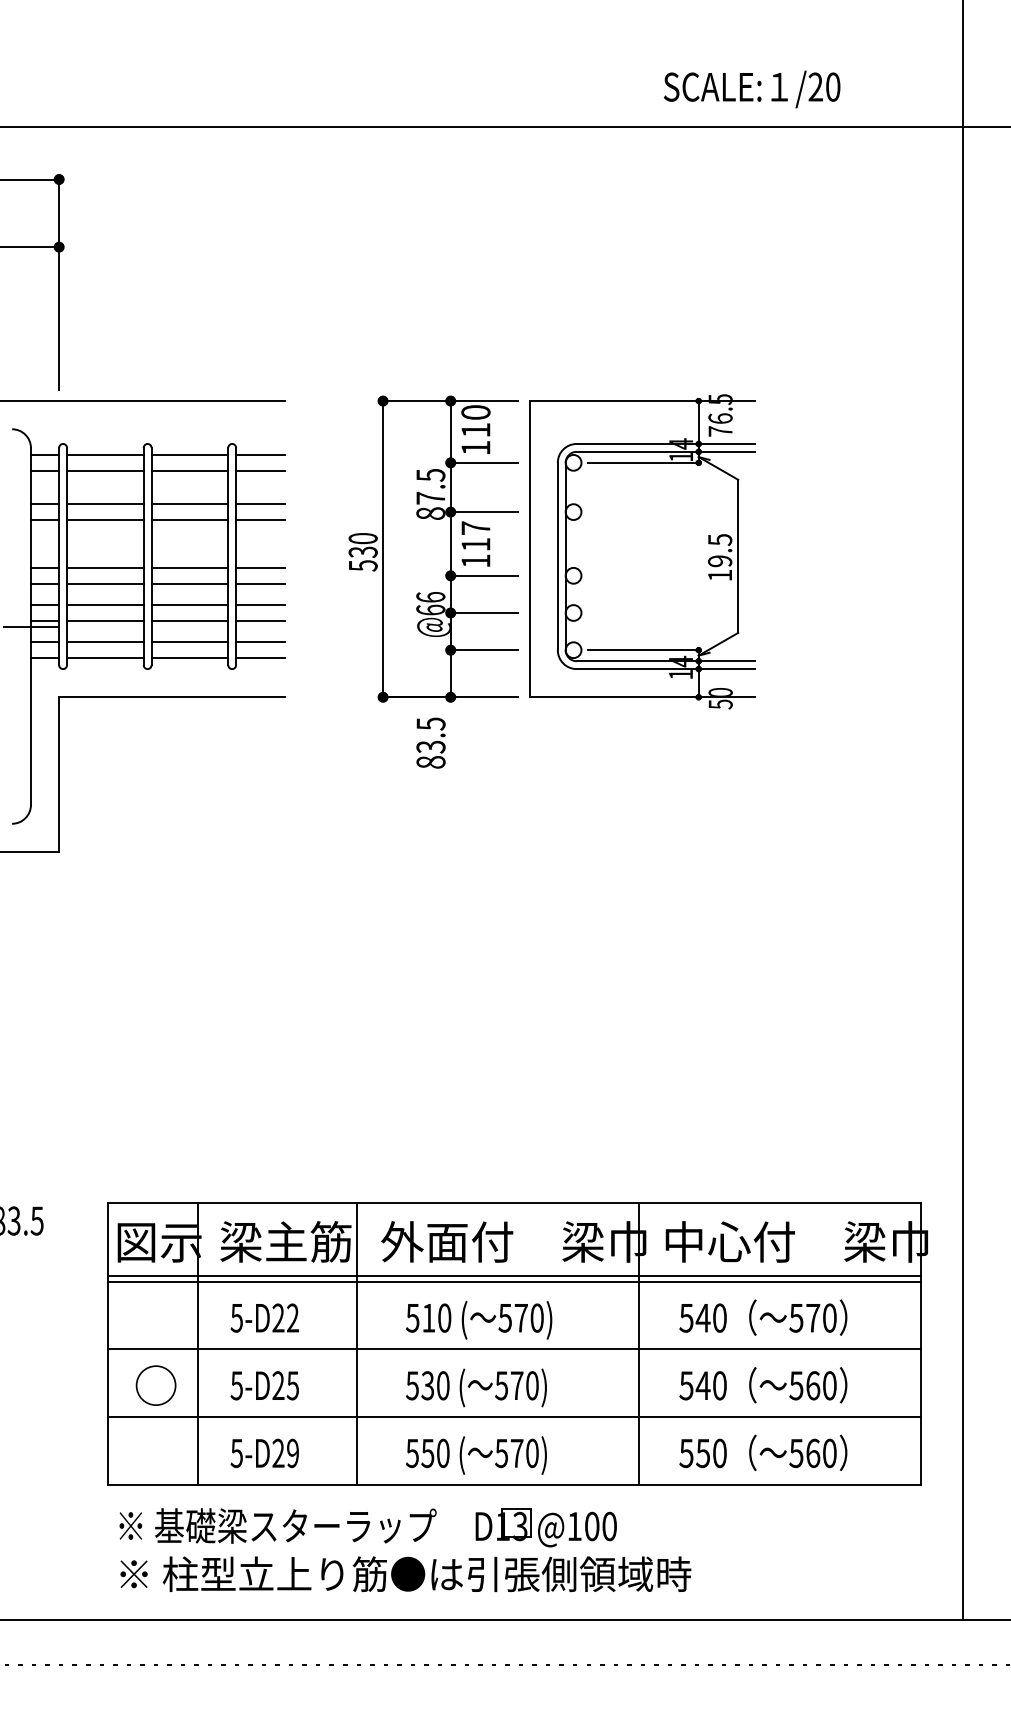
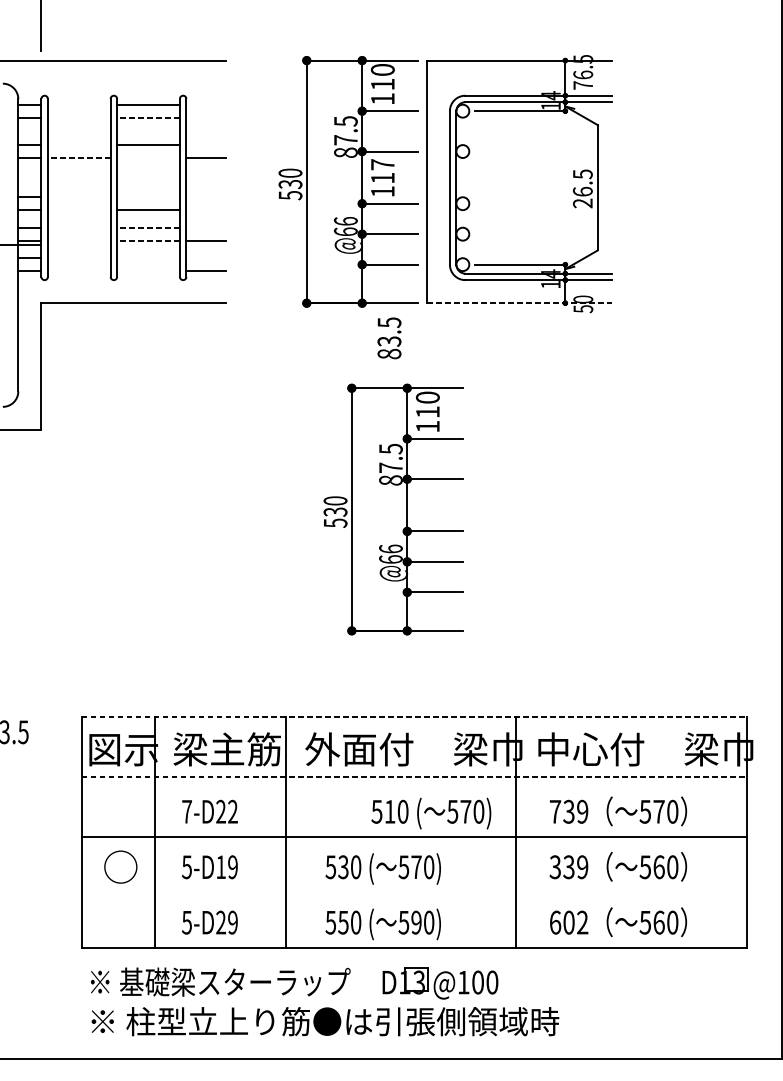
line: (105, 454) -> (79, 104), removed
line: (260, 454) -> (206, 104), removed
line: (105, 470) -> (79, 117), removed
line: (189, 470) -> (148, 117), solid -> dashed
line: (260, 470) -> (206, 117), removed
line: (105, 504) -> (79, 145), removed
line: (260, 504) -> (206, 145), removed
line: (104, 520) -> (78, 158), solid -> dashed
line: (189, 520) -> (148, 158), removed
line: (105, 567) -> (79, 196), removed
line: (189, 567) -> (148, 196), removed
line: (260, 567) -> (206, 196), removed
text: (720, 568) -> (583, 197), 19.5 -> 26.5
line: (105, 583) -> (79, 210), removed
line: (260, 583) -> (206, 210), removed
line: (105, 605) -> (79, 228), removed
line: (189, 605) -> (148, 228), solid -> dashed
line: (260, 605) -> (206, 228), removed
line: (105, 620) -> (79, 240), removed
line: (189, 620) -> (148, 240), solid -> dashed
line: (105, 642) -> (79, 258), removed
line: (189, 642) -> (148, 258), removed
line: (260, 642) -> (206, 258), removed
line: (105, 658) -> (79, 271), removed
line: (189, 658) -> (148, 271), removed
line: (642, 697) -> (519, 303), solid -> dashed
text: (430, 742) -> (389, 337), moved
part: (488, 948) -> (393, 509), added
line: (514, 1202) -> (414, 717), solid -> dashed
line: (514, 1276) -> (414, 777), solid -> dashed
line: (514, 1281) -> (414, 781), removed
text: (702, 1317) -> (568, 811), 540 -> 739
text: (236, 1318) -> (186, 812), 5-D22 -> 7-D22
text: (479, 1320) -> (431, 813), moved
text: (285, 1385) -> (226, 867), 5-D25 -> 5-D19
text: (703, 1385) -> (569, 867), 540 -> 339
line: (514, 1416) -> (414, 892), removed
text: (516, 1453) -> (416, 922), 570) -> 590)
text: (702, 1453) -> (568, 922), 550 -> 602

